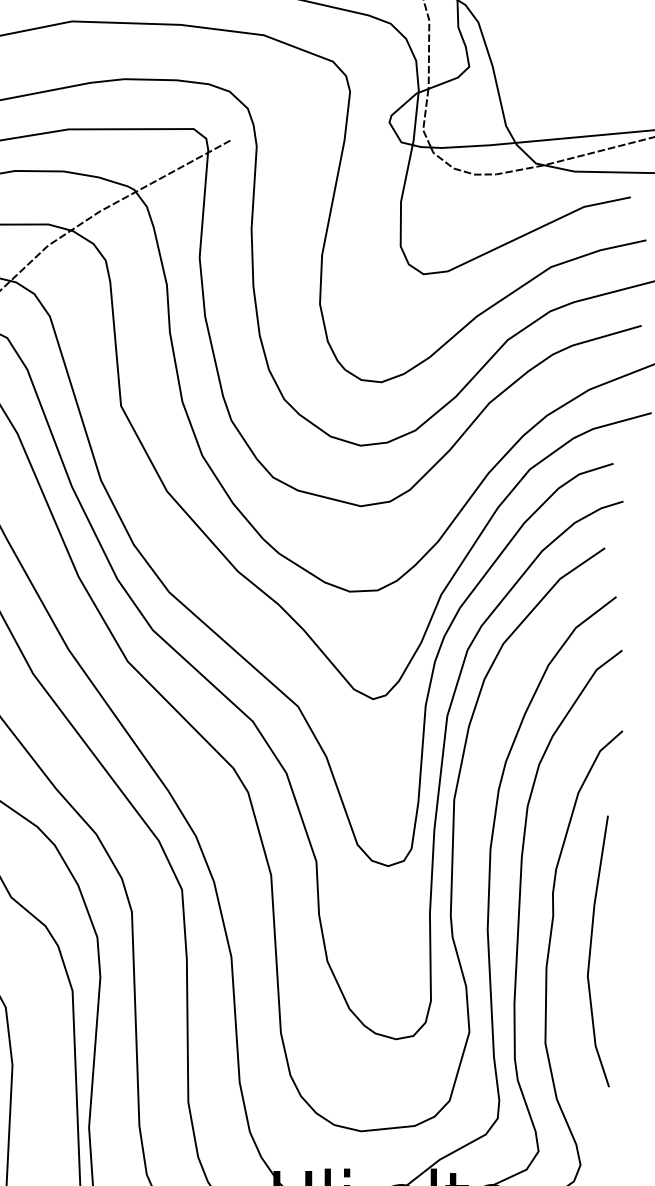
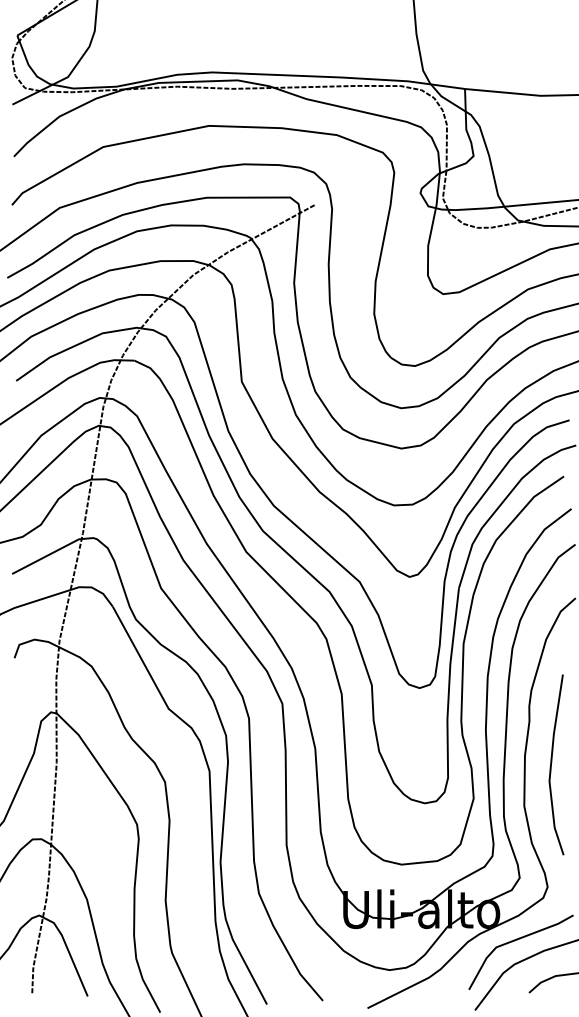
line: (592, 947) -> (552, 762), moved

